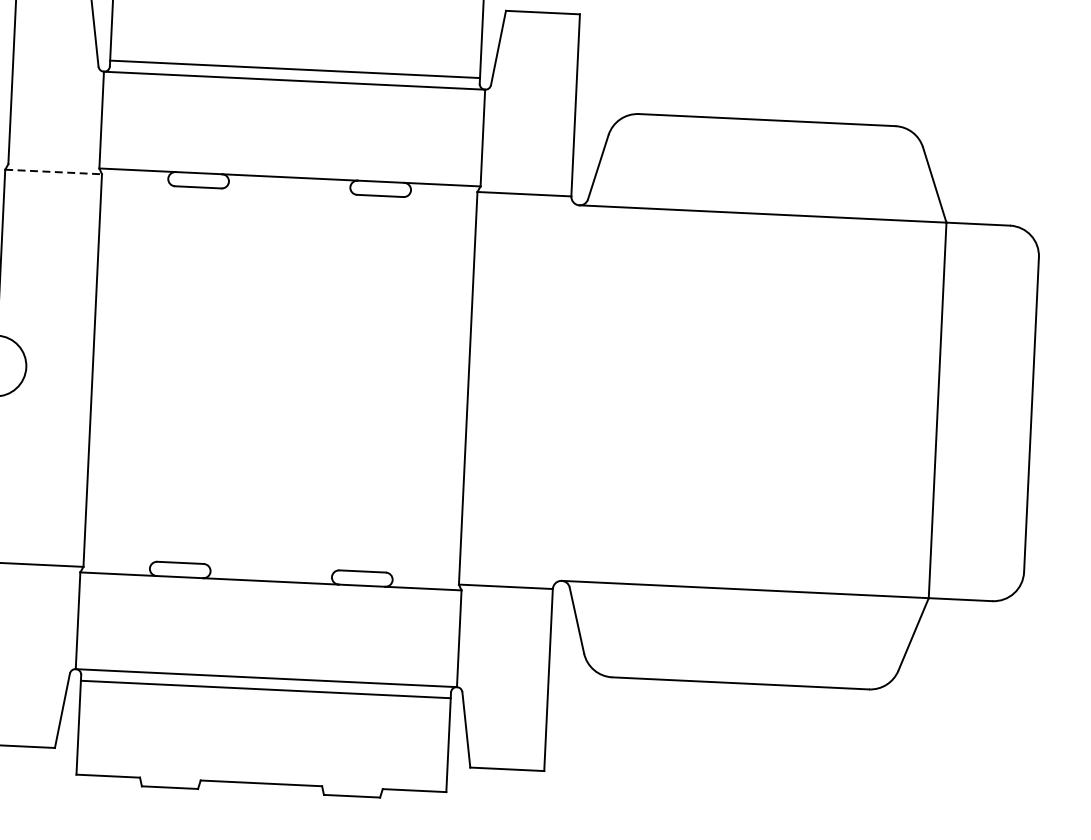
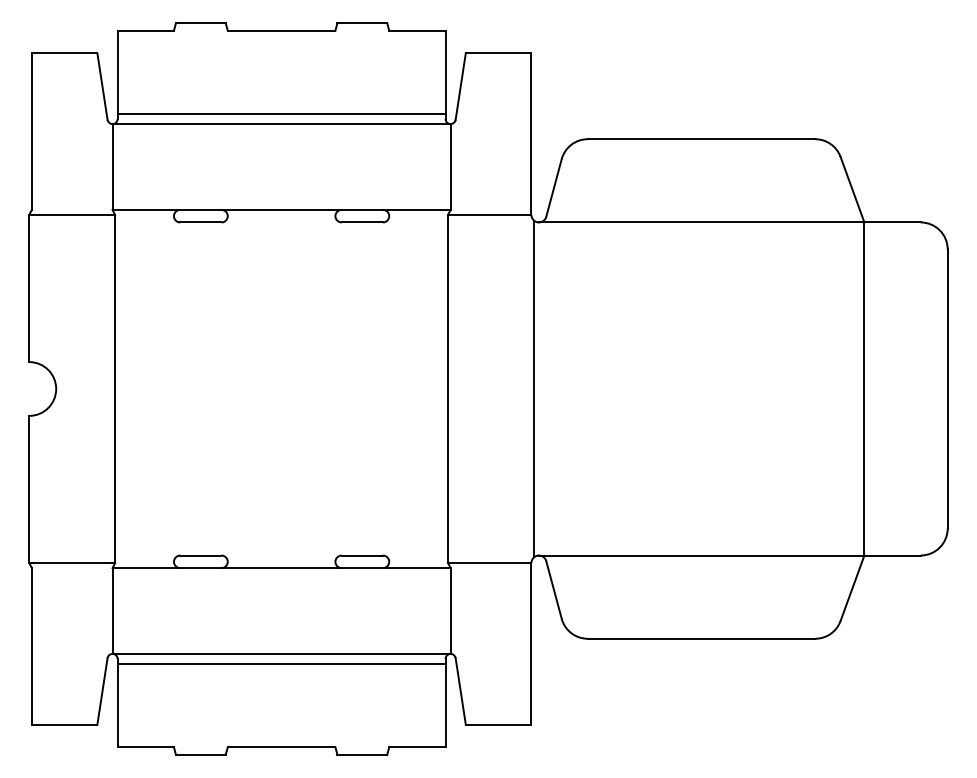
line: (53, 171) -> (72, 214), dashed -> solid
line: (564, 392) -> (533, 388), added

